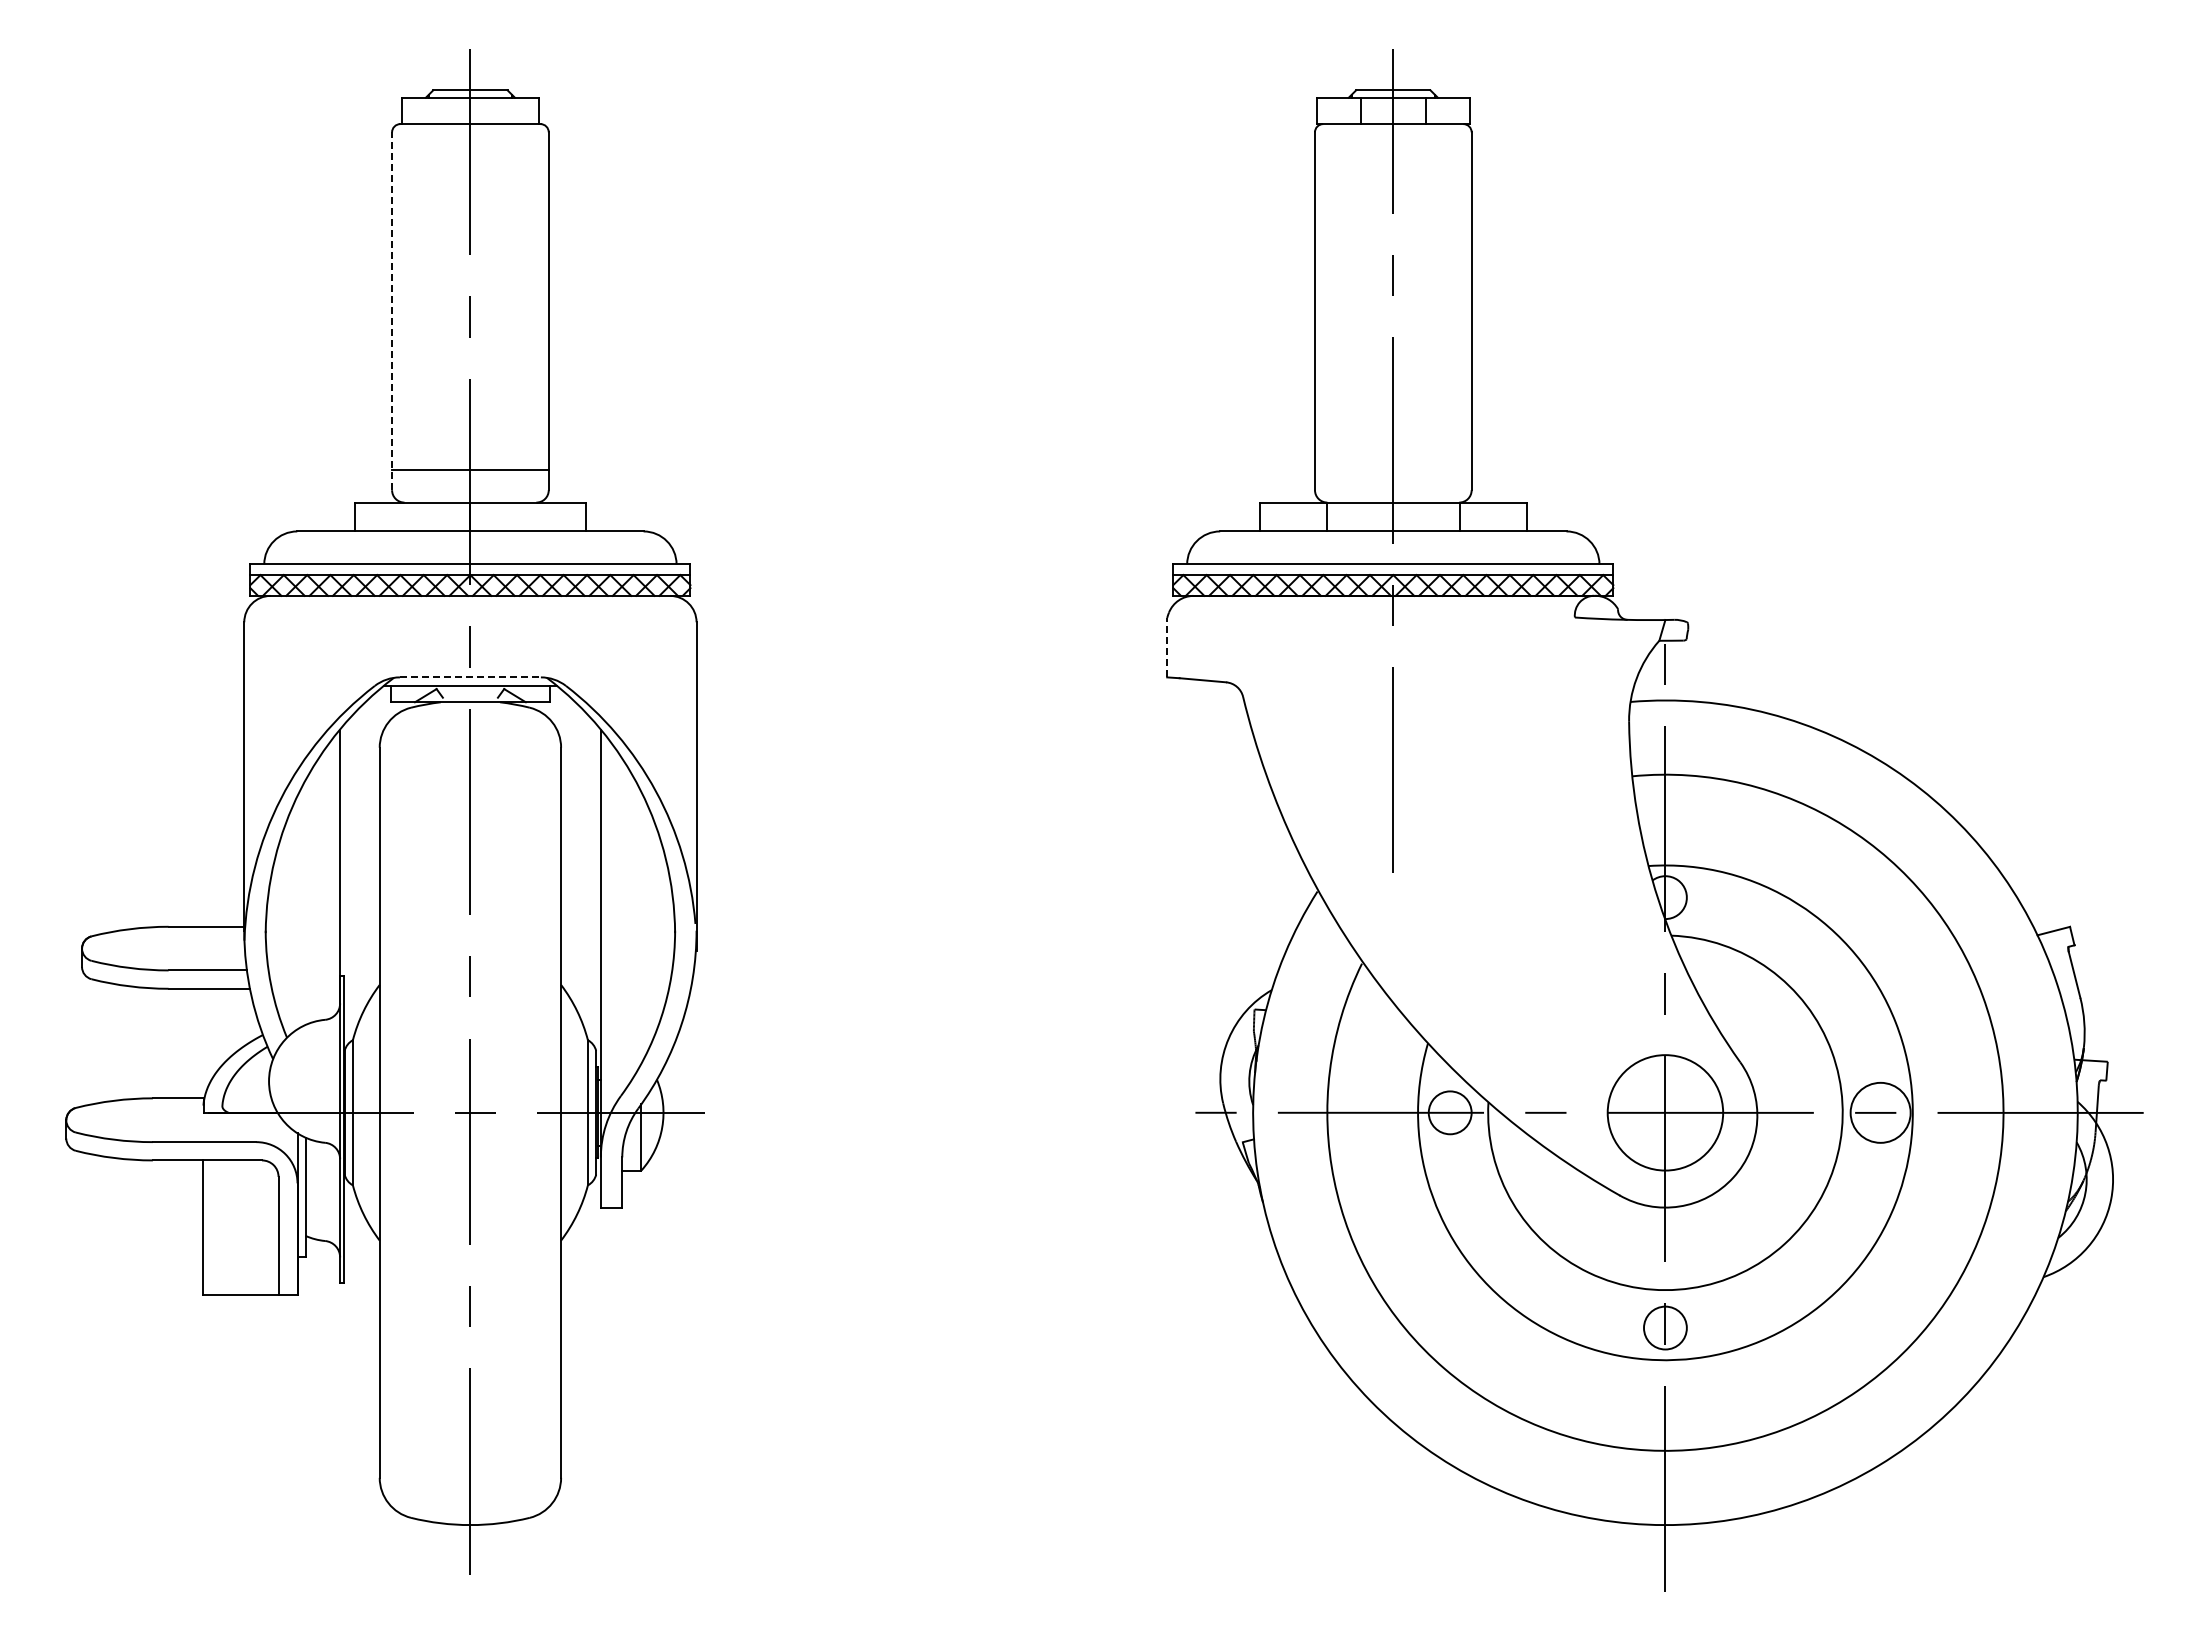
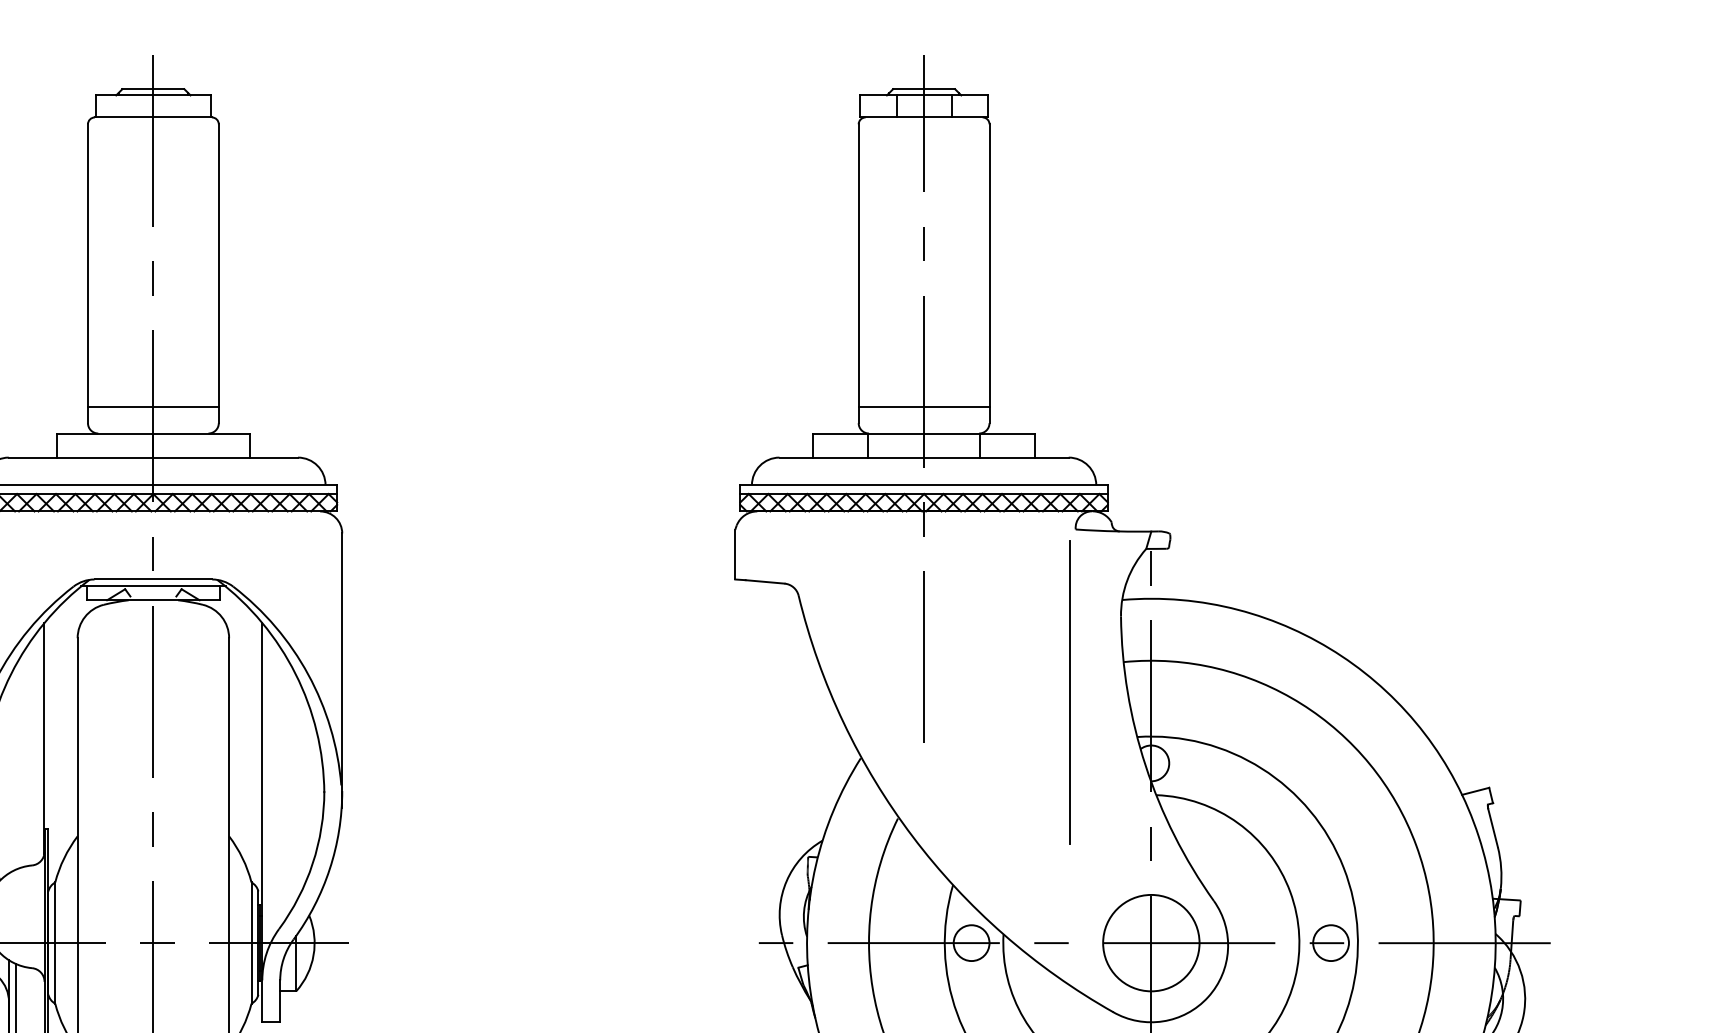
line: (392, 311) -> (88, 273), dashed -> solid
line: (1392, 470) -> (923, 406), added
line: (1167, 647) -> (735, 554), dashed -> solid
line: (470, 677) -> (153, 579), dashed -> solid
line: (1567, 812) -> (1069, 692), added
circle: (1880, 1112) -> (1330, 942), size x0.71

